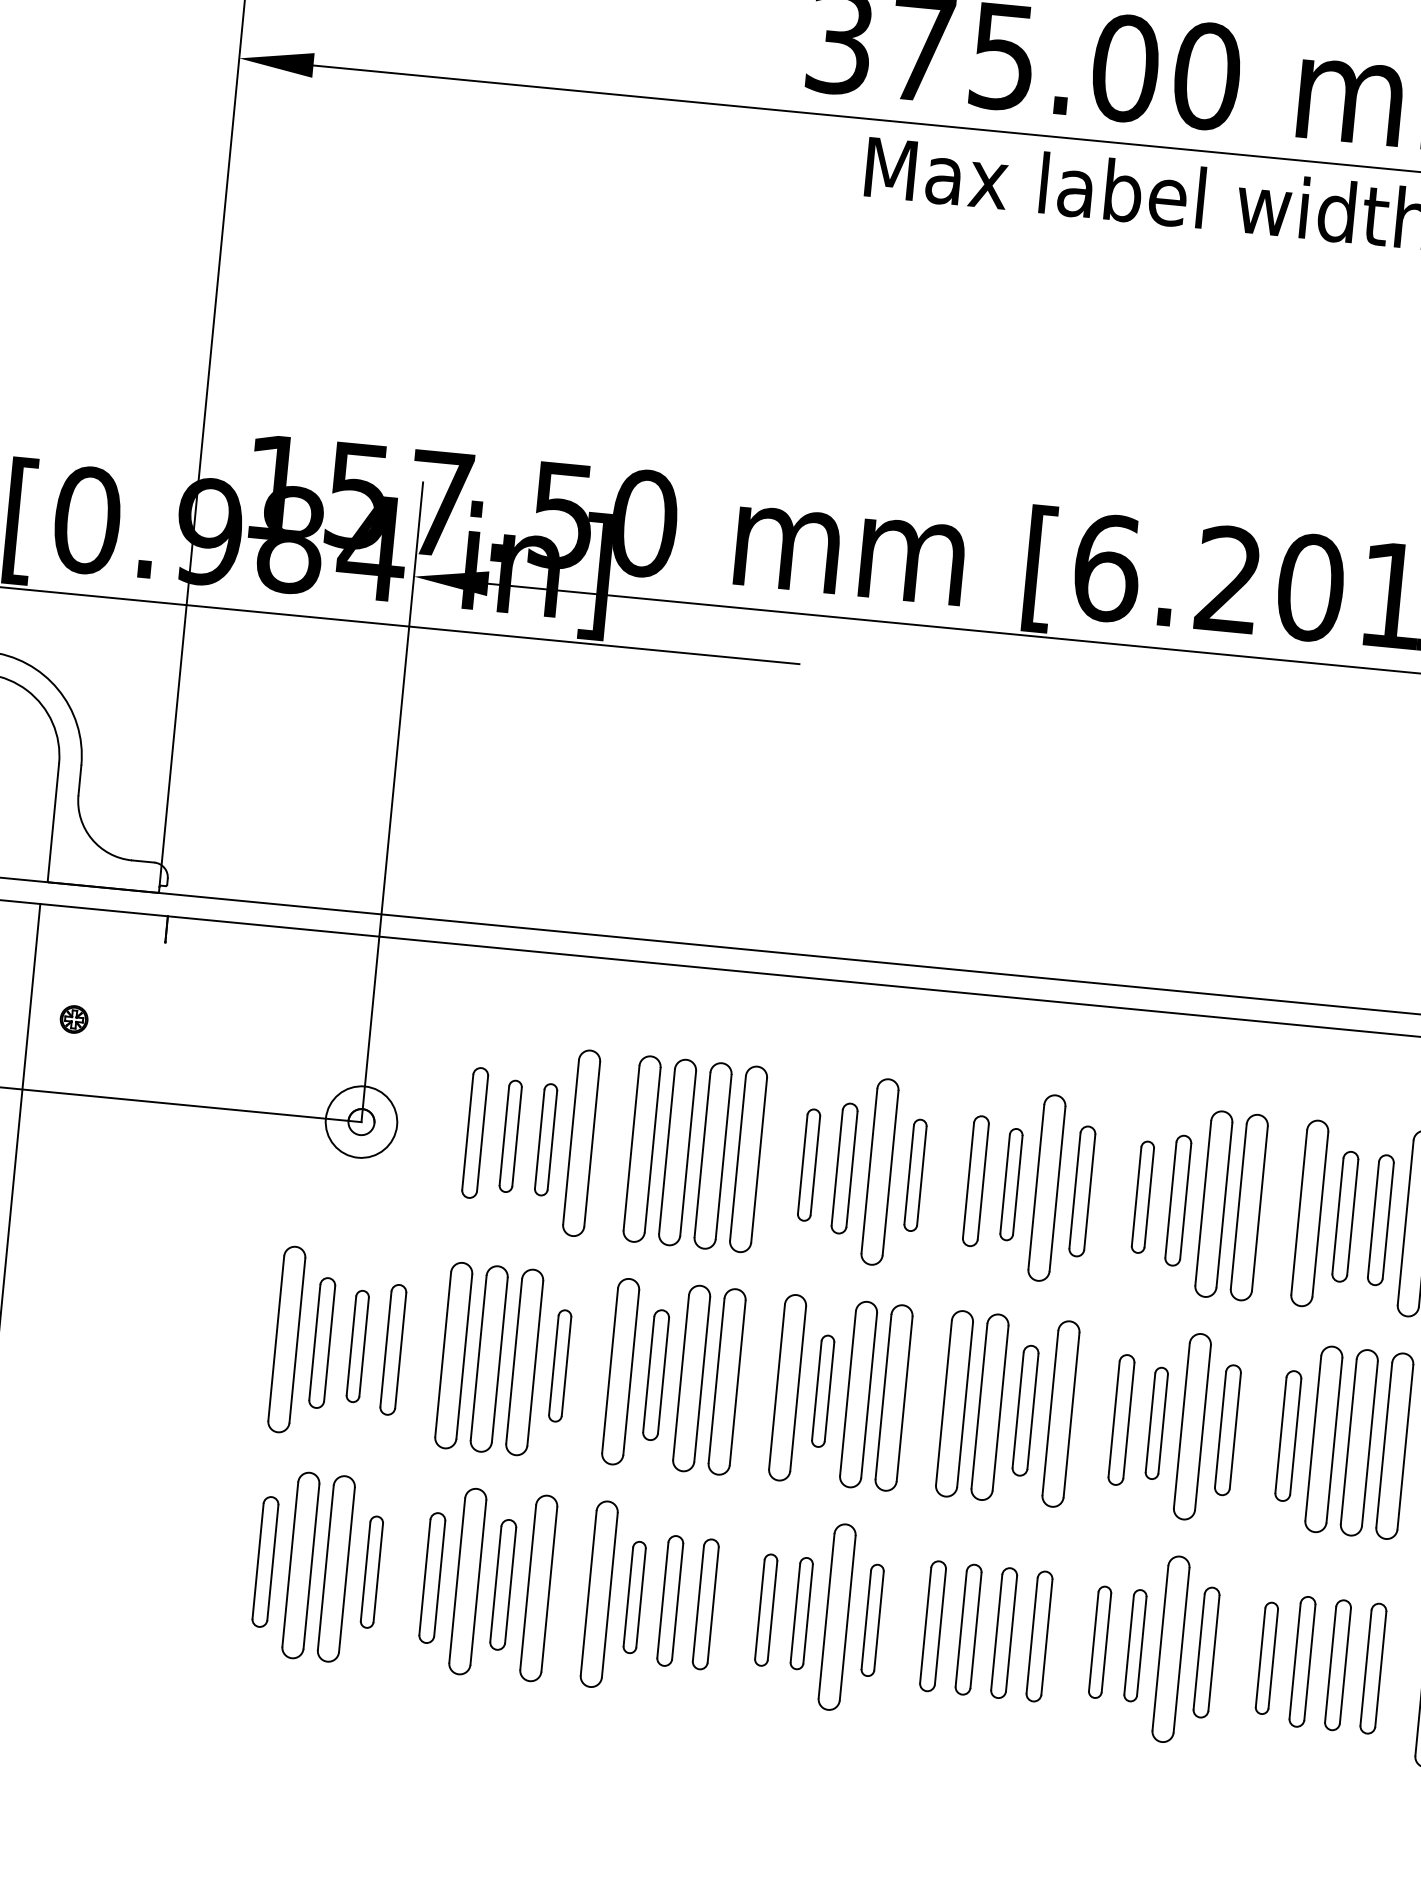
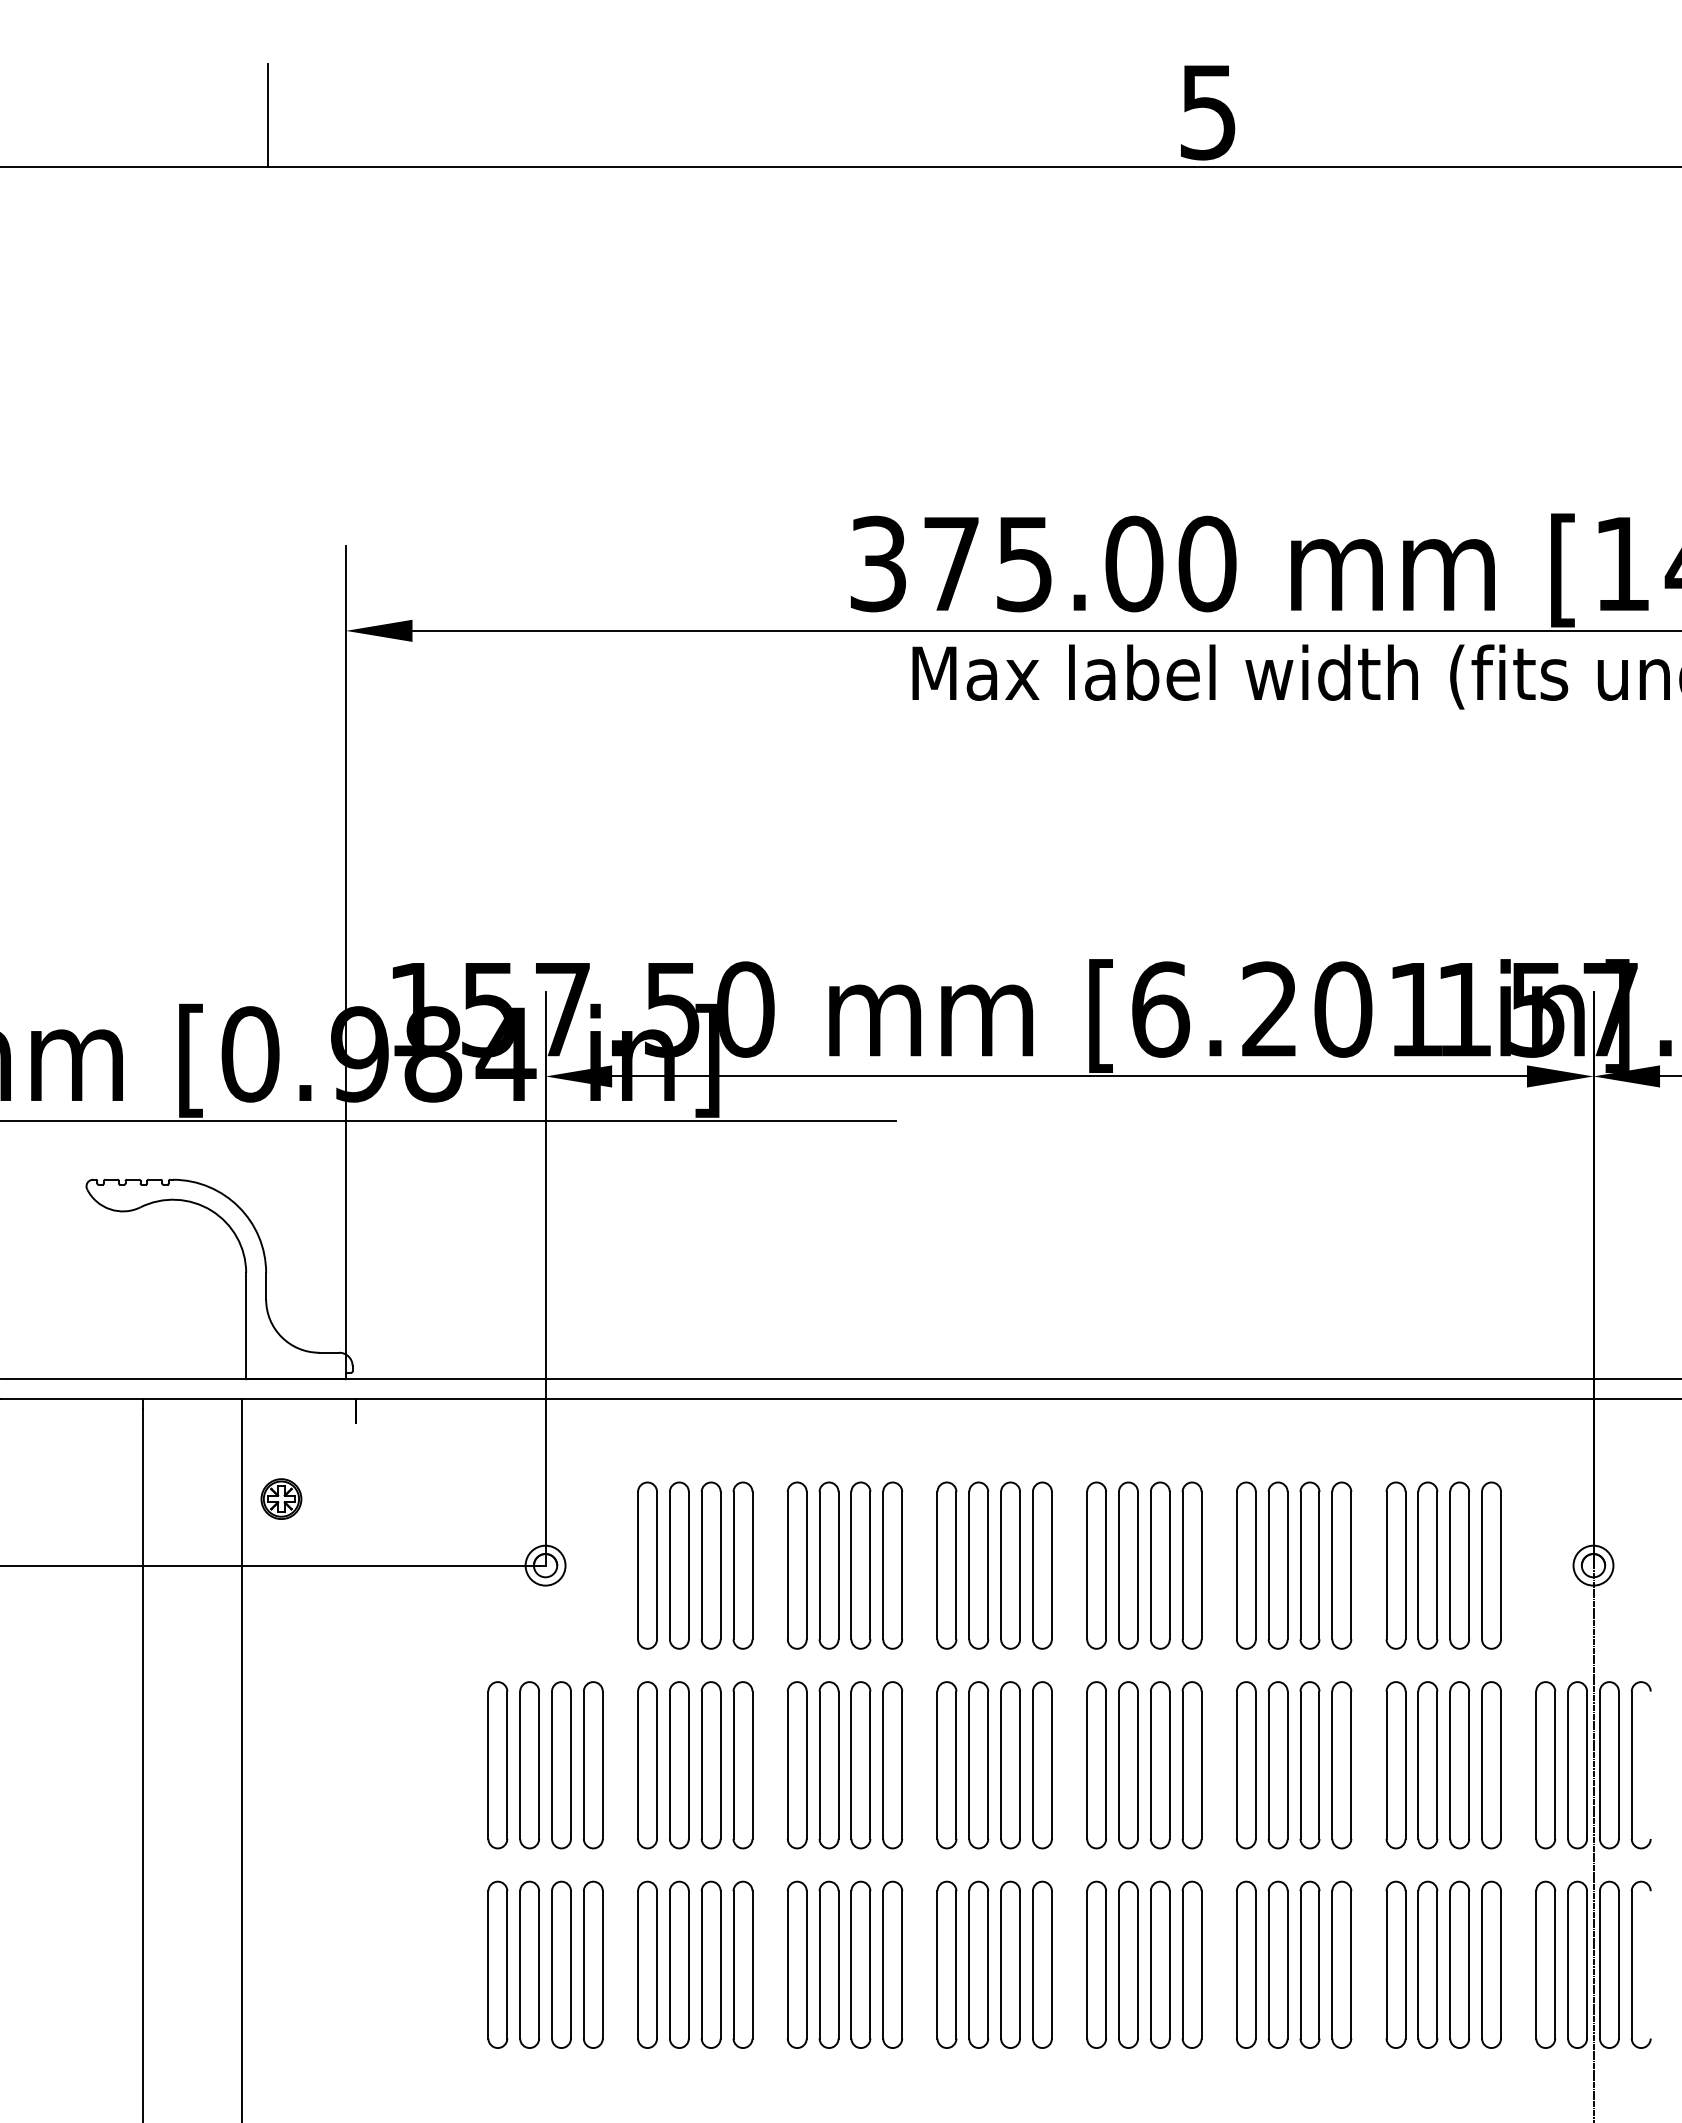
part: (74, 1018) -> (281, 1498), size x1.67
circle: (361, 1121) -> (545, 1565), size x0.62
part: (475, 1132) -> (647, 1565), size x1.43
part: (510, 1136) -> (679, 1565), size x1.67
part: (545, 1139) -> (710, 1565), size x1.67
part: (808, 1164) -> (946, 1565), size x1.67
part: (844, 1168) -> (978, 1565), size x1.43
part: (915, 1175) -> (1042, 1565), size x1.67
part: (975, 1181) -> (1096, 1565), size x1.43
part: (1011, 1184) -> (1128, 1565), size x1.67
part: (1081, 1191) -> (1191, 1565), size x1.43
part: (1143, 1197) -> (1246, 1565), size x1.67
part: (1177, 1200) -> (1277, 1565), size x1.43
part: (1344, 1216) -> (1427, 1565), size x1.43
part: (1380, 1220) -> (1459, 1565), size x1.43
part: (322, 1343) -> (529, 1765), size x1.43
part: (357, 1346) -> (561, 1765), size x1.67
part: (393, 1350) -> (593, 1765), size x1.43
part: (559, 1366) -> (742, 1765), size x1.67
part: (655, 1375) -> (828, 1765), size x1.43
part: (822, 1391) -> (978, 1765), size x1.67
part: (1025, 1410) -> (1160, 1765), size x1.43
part: (1121, 1420) -> (1246, 1765), size x1.43
part: (1156, 1423) -> (1277, 1765), size x1.67
part: (1227, 1430) -> (1341, 1765), size x1.43
part: (1287, 1436) -> (1395, 1765), size x1.43
part: (265, 1561) -> (497, 1964), size x1.43
part: (372, 1571) -> (593, 1964), size x1.67
part: (432, 1577) -> (647, 1964), size x1.43
part: (502, 1584) -> (710, 1964), size x1.43
part: (634, 1597) -> (828, 1964), size x1.67
part: (669, 1600) -> (860, 1964), size x1.43
part: (705, 1604) -> (892, 1964), size x1.43
part: (765, 1609) -> (946, 1964), size x1.67
part: (801, 1613) -> (978, 1964), size x1.67
part: (872, 1620) -> (1042, 1964), size x1.67
part: (932, 1625) -> (1096, 1964), size x1.43
part: (968, 1629) -> (1128, 1964), size x1.43
part: (1004, 1632) -> (1160, 1964), size x1.43
part: (1038, 1636) -> (1191, 1964), size x1.43
part: (1100, 1642) -> (1246, 1964), size x1.67
part: (1134, 1645) -> (1277, 1964), size x1.67
part: (1206, 1652) -> (1341, 1964), size x1.43
part: (1266, 1658) -> (1395, 1964), size x1.67
part: (1302, 1661) -> (1427, 1964), size x1.43
part: (1337, 1664) -> (1459, 1964), size x1.43
part: (1373, 1668) -> (1491, 1964), size x1.43

